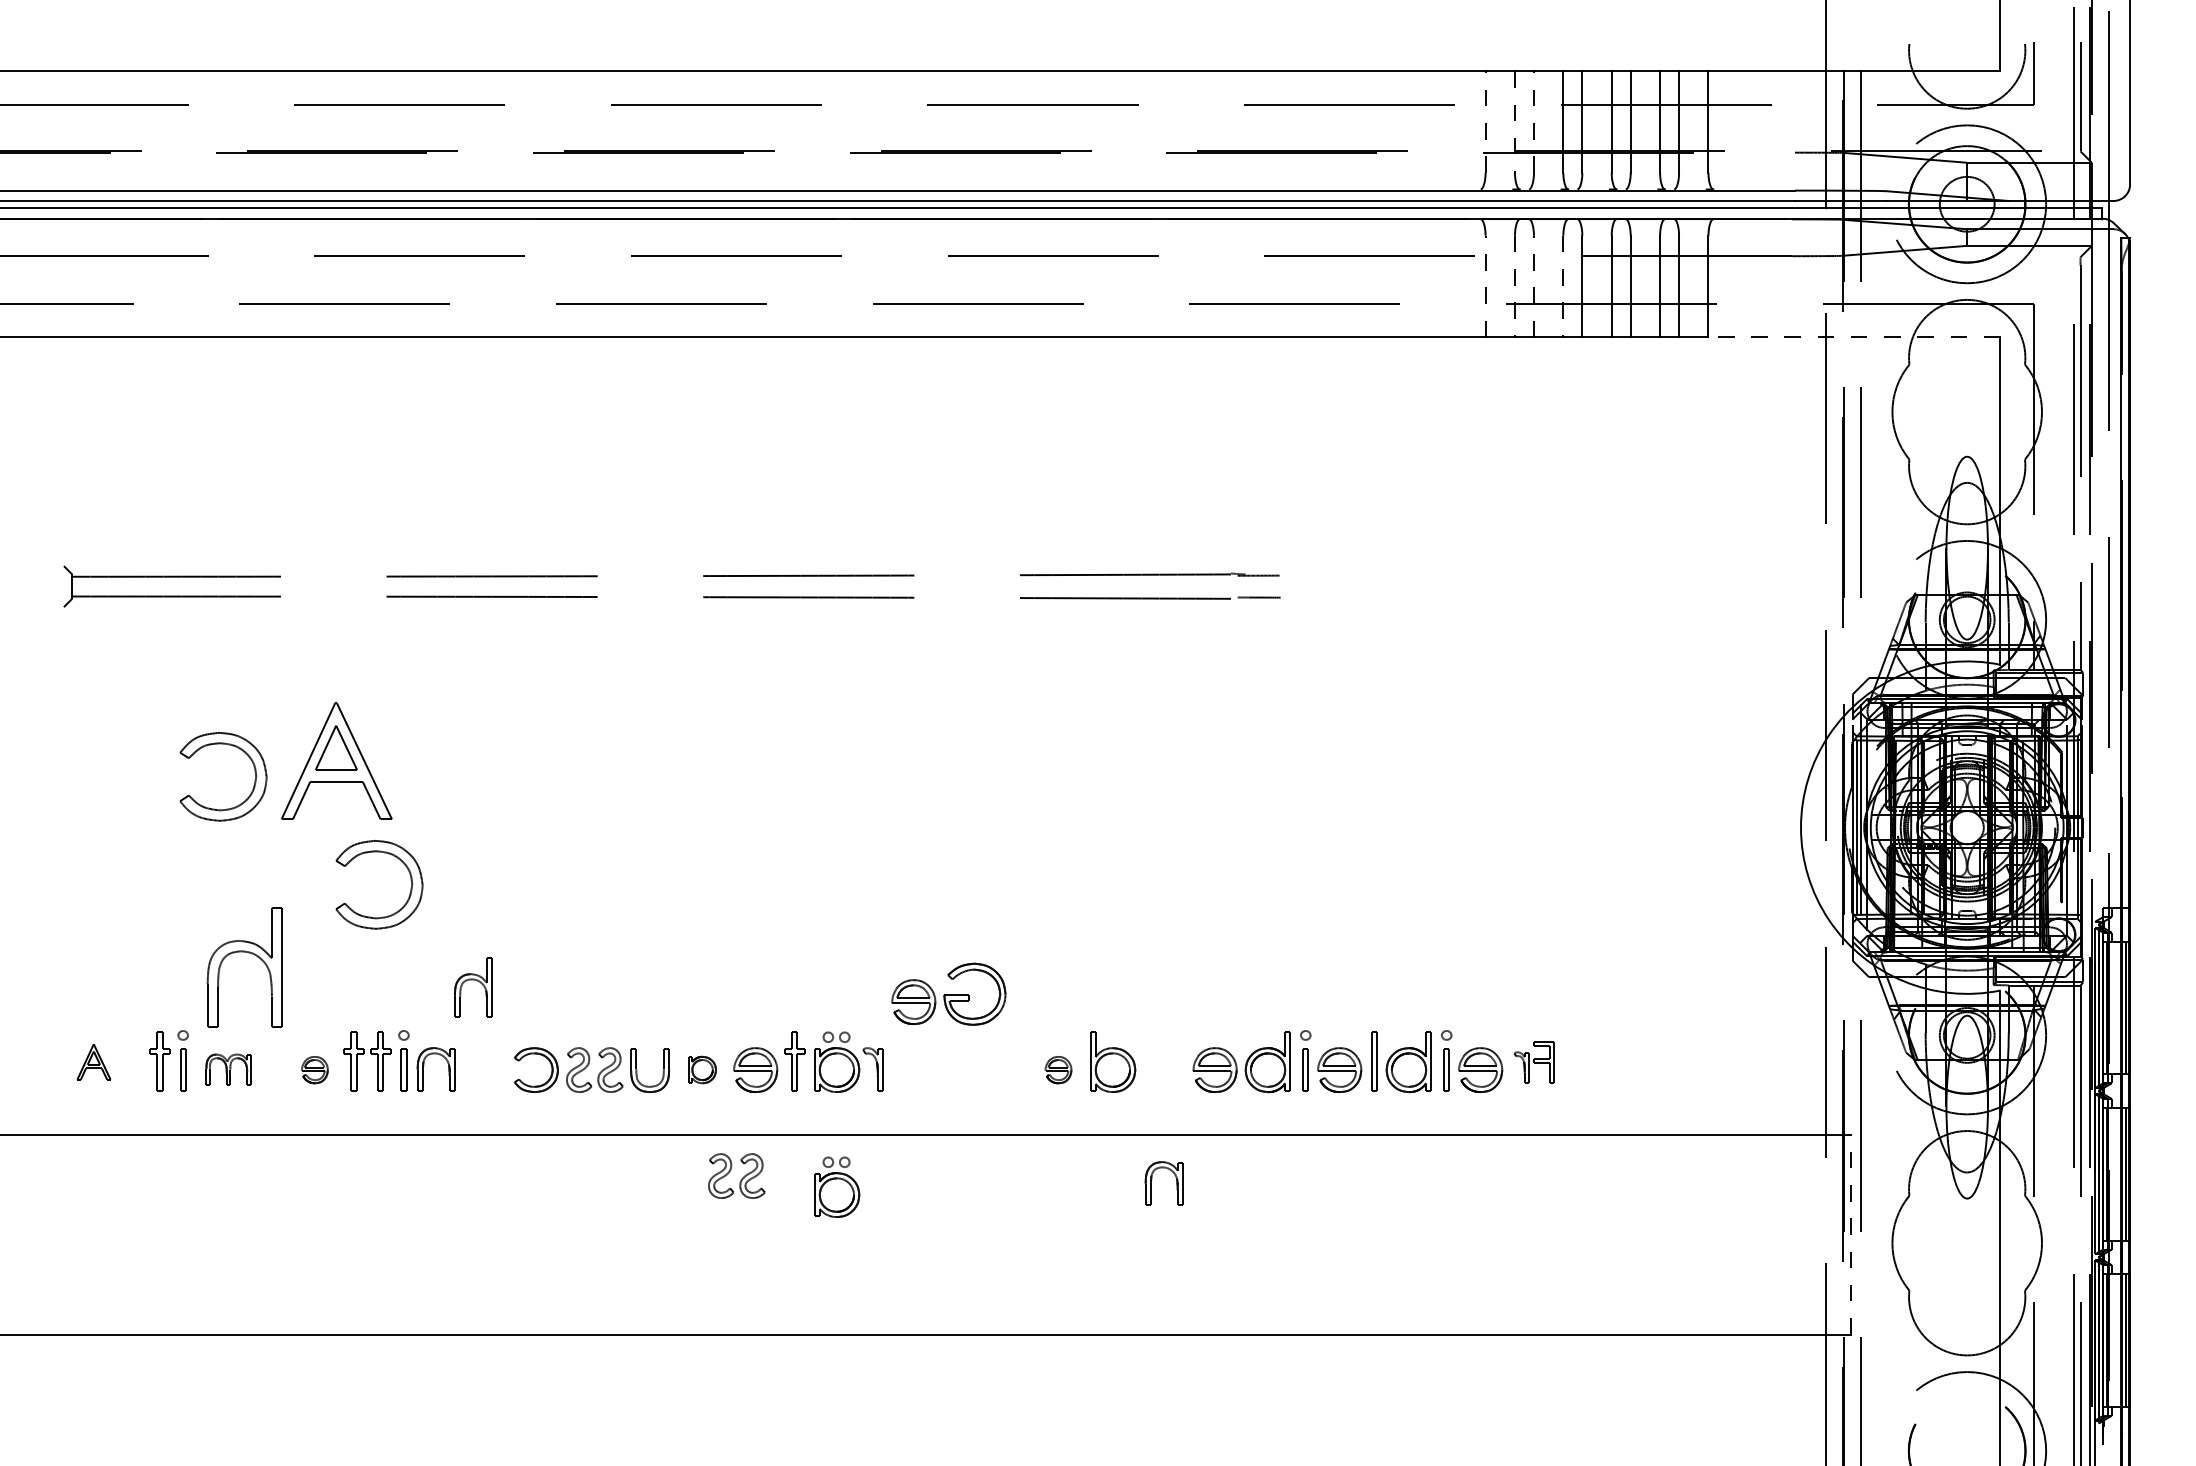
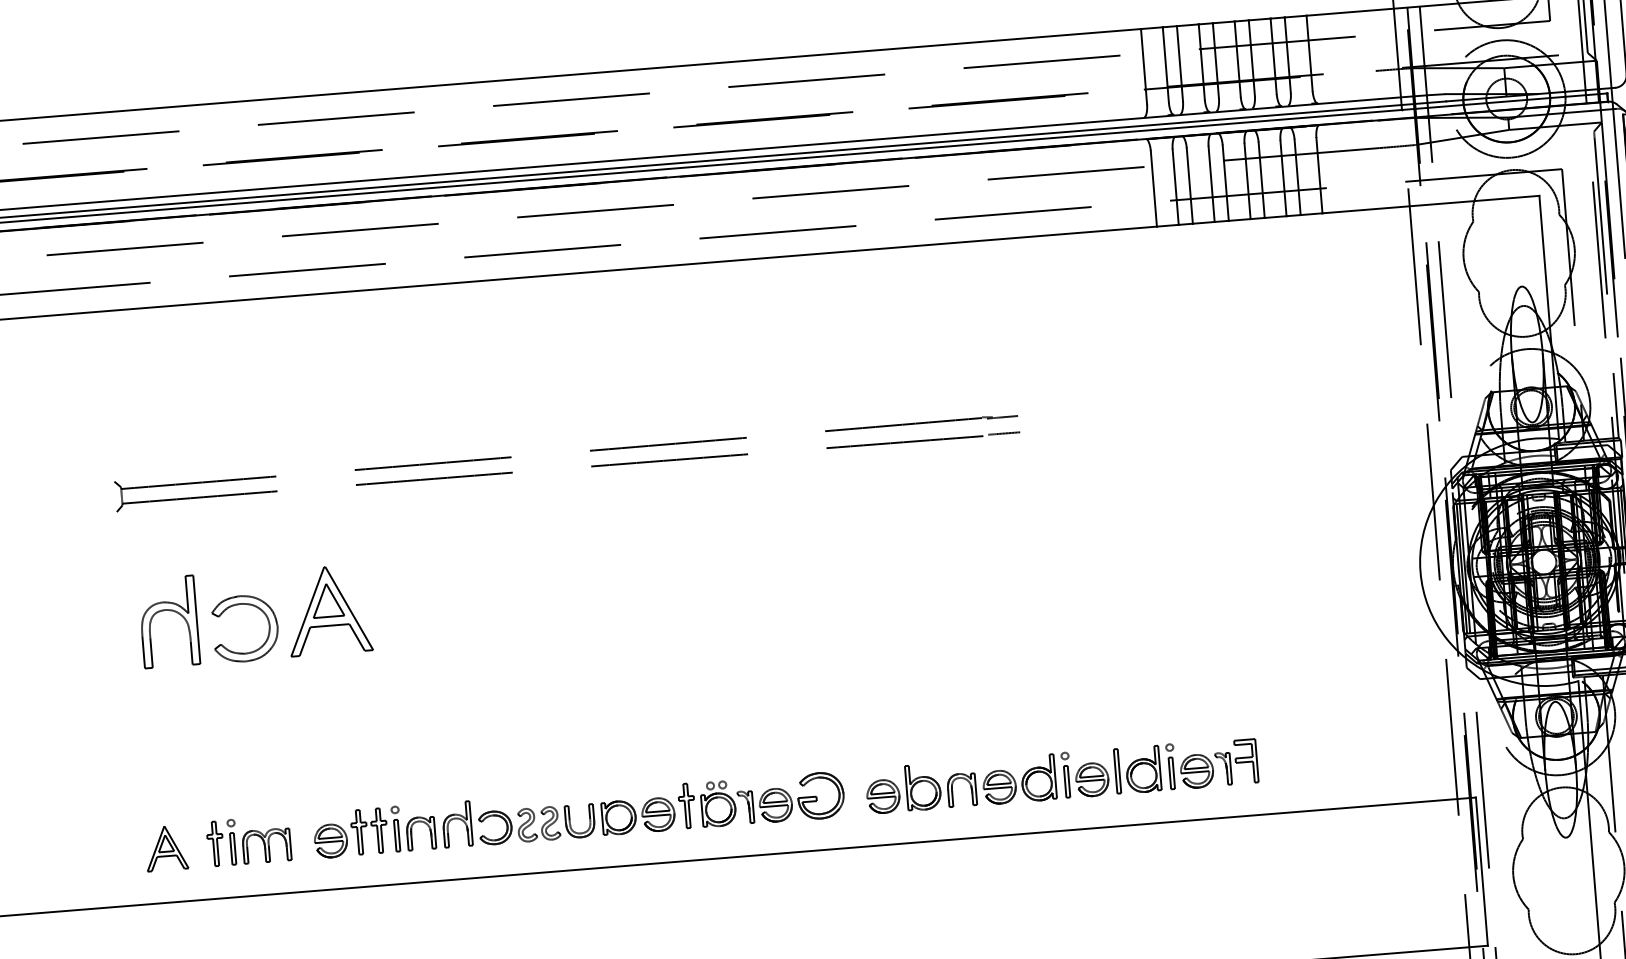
line: (1485, 122) -> (1143, 67), dashed -> solid
line: (1514, 122) -> (1165, 65), dashed -> solid
line: (1533, 122) -> (1179, 64), dashed -> solid
line: (1485, 286) -> (1153, 188), dashed -> solid
line: (1514, 286) -> (1175, 187), dashed -> solid
line: (1533, 286) -> (1189, 186), dashed -> solid
line: (1563, 286) -> (1211, 184), dashed -> solid
line: (1853, 337) -> (1430, 204), dashed -> solid
part: (410, 887) -> (391, 699), removed
part: (248, 953) -> (170, 611), moved
part: (476, 981) -> (459, 819), moved
part: (948, 993) -> (801, 796), moved
part: (93, 1061) -> (166, 847), size x1.67
part: (1533, 1061) -> (1235, 761), size x1.43
part: (228, 1069) -> (266, 845), size x1.43
part: (314, 1069) -> (330, 840), size x1.67
part: (702, 1069) -> (618, 817), size x1.67
part: (1058, 1069) -> (883, 796), size x1.67
part: (736, 1175) -> (650, 894), removed
part: (1152, 1179) -> (952, 787), moved
part: (837, 1186) -> (726, 896), removed
line: (1850, 1234) -> (1481, 871), dashed -> solid

